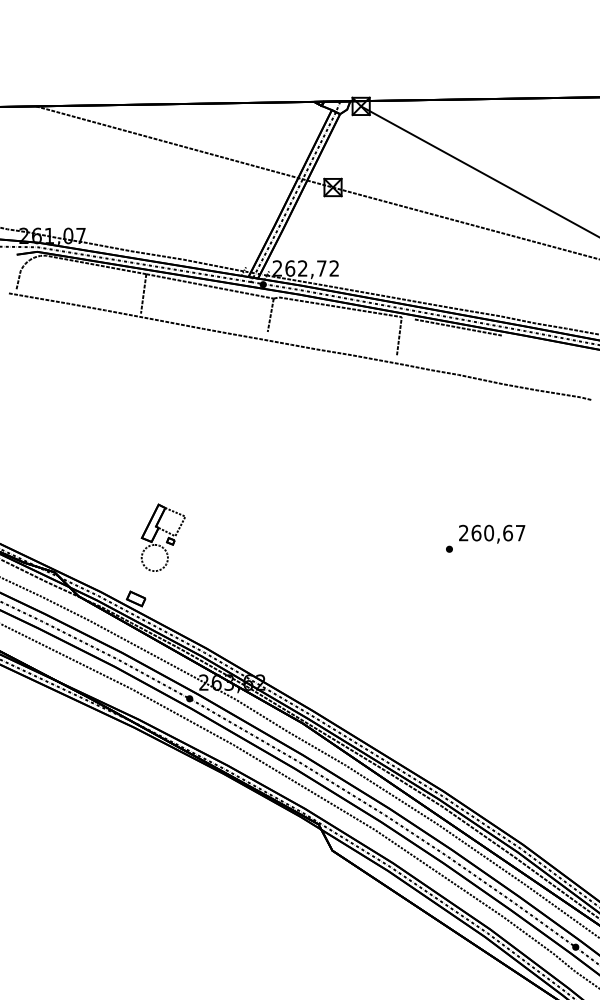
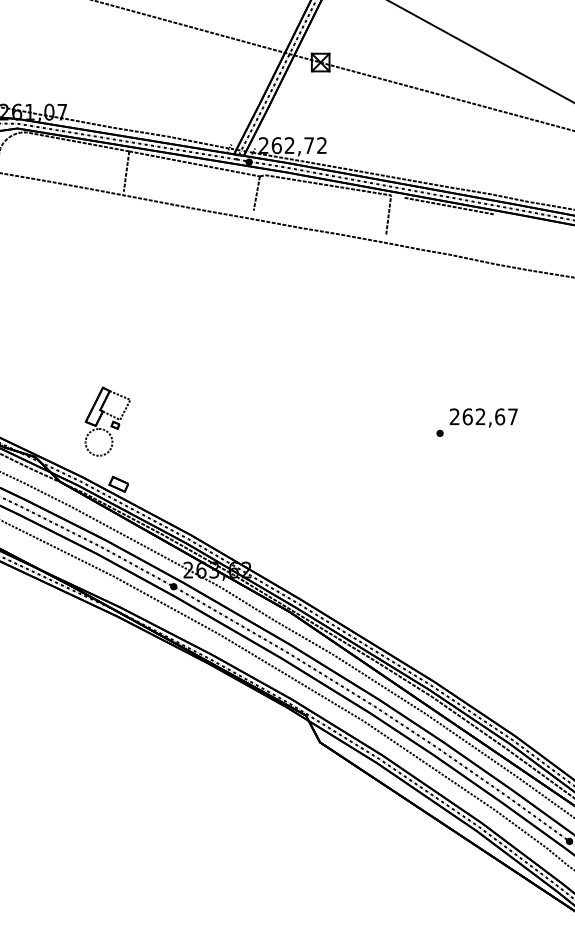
text: (489, 532) -> (481, 416), 260,67 -> 262,67
part: (162, 537) -> (106, 421), moved

